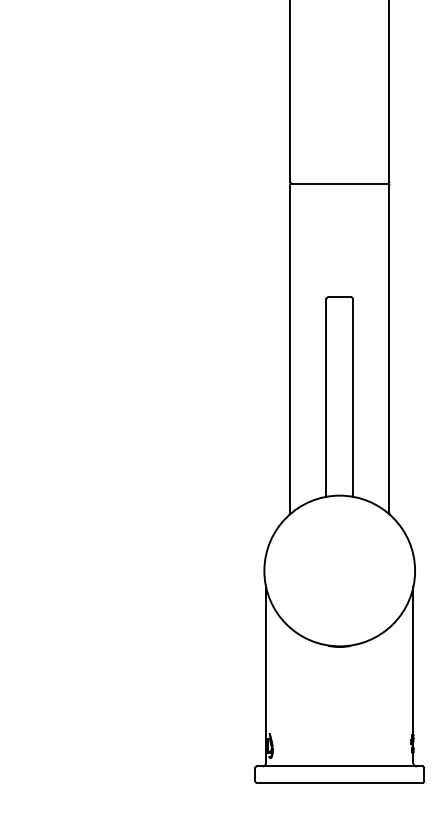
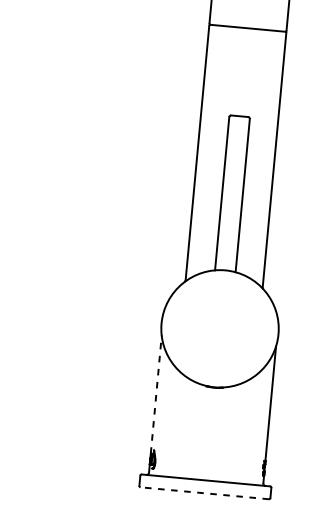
line: (266, 662) -> (156, 394), solid -> dashed
line: (339, 782) -> (204, 492), solid -> dashed

